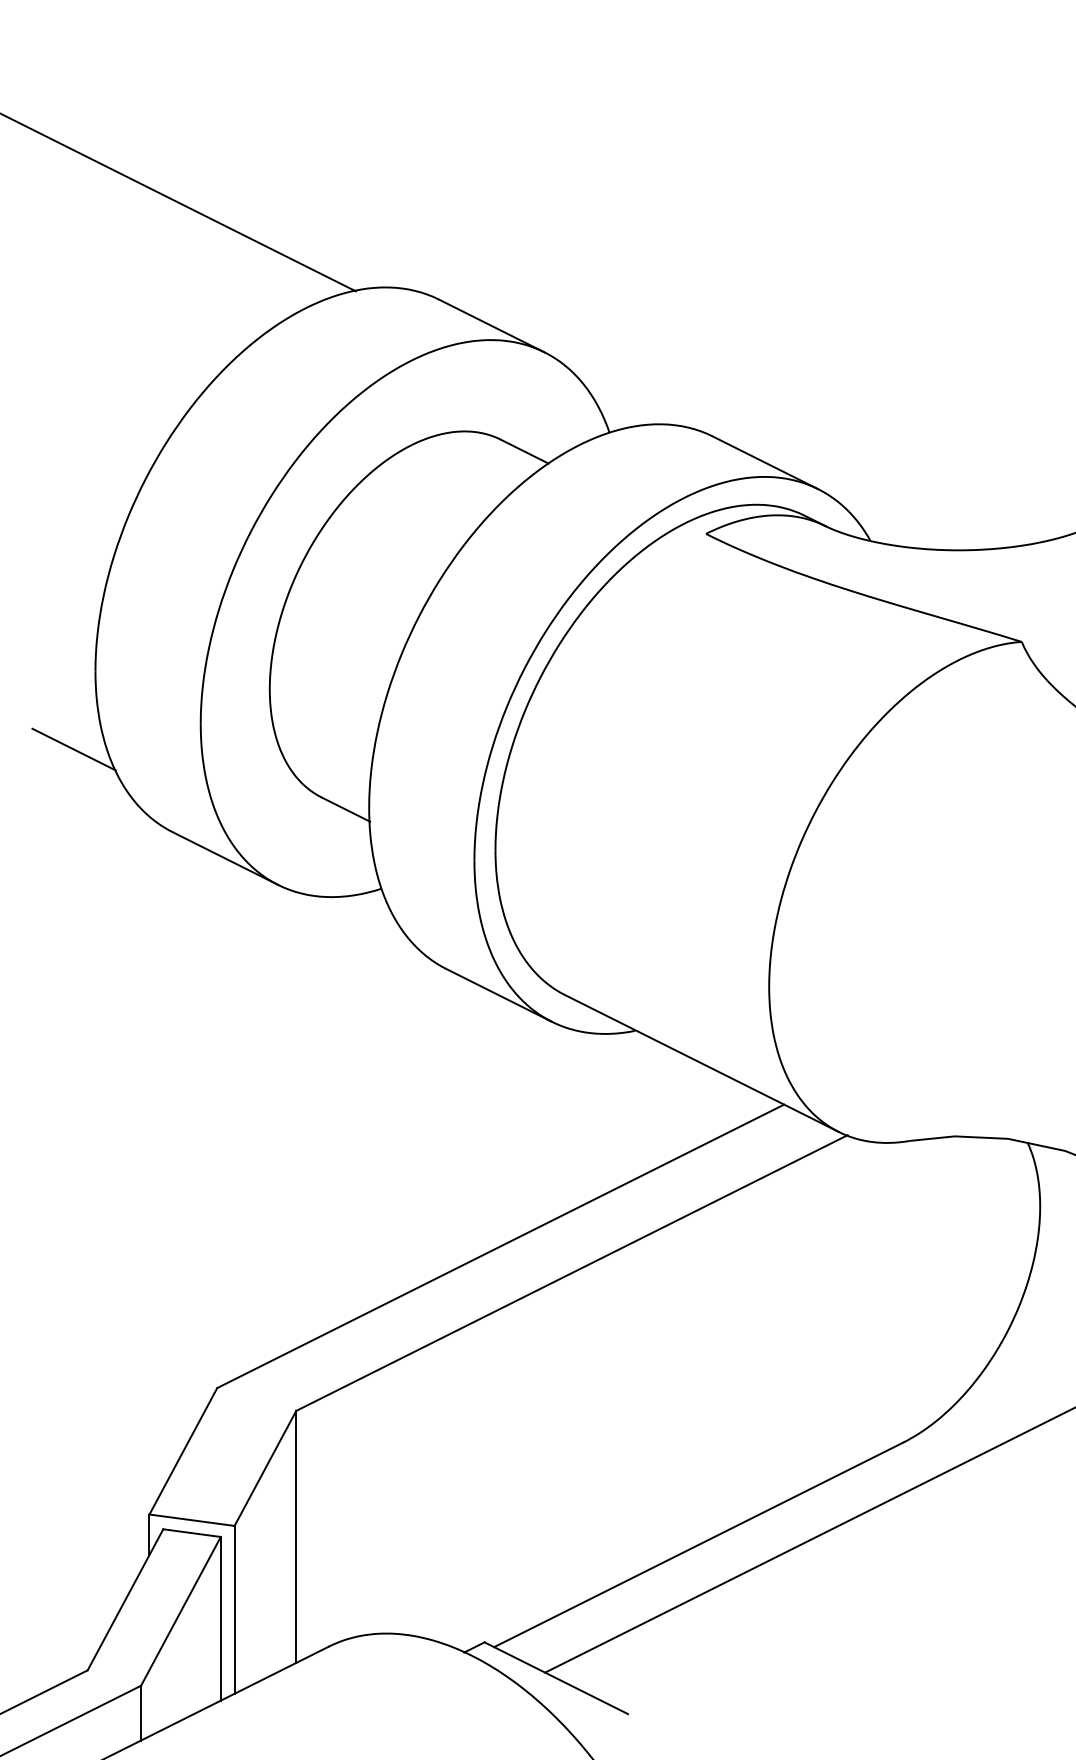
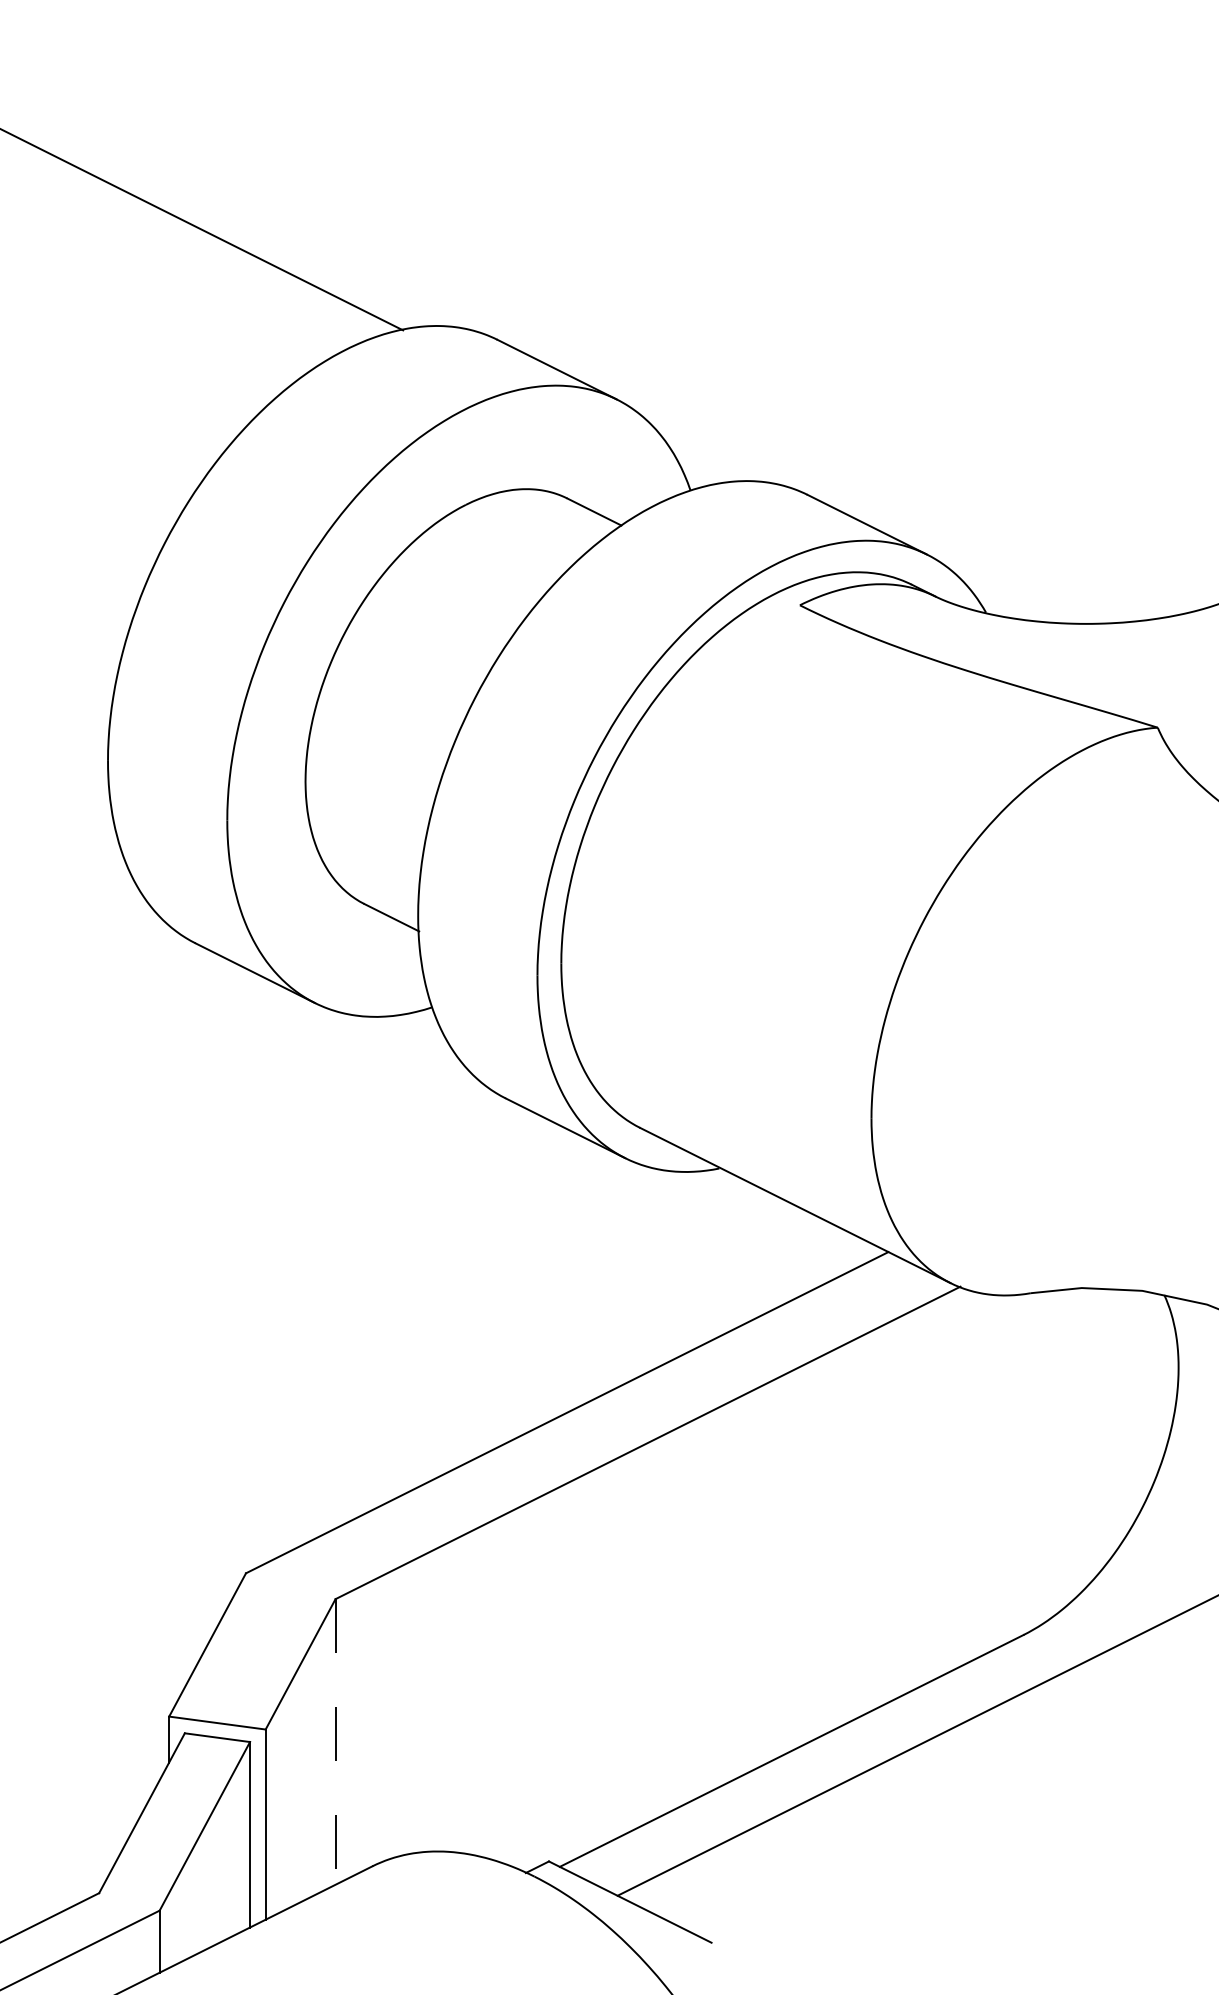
line: (73, 749) -> (83, 849), removed
line: (296, 1536) -> (335, 1741), solid -> dashed

